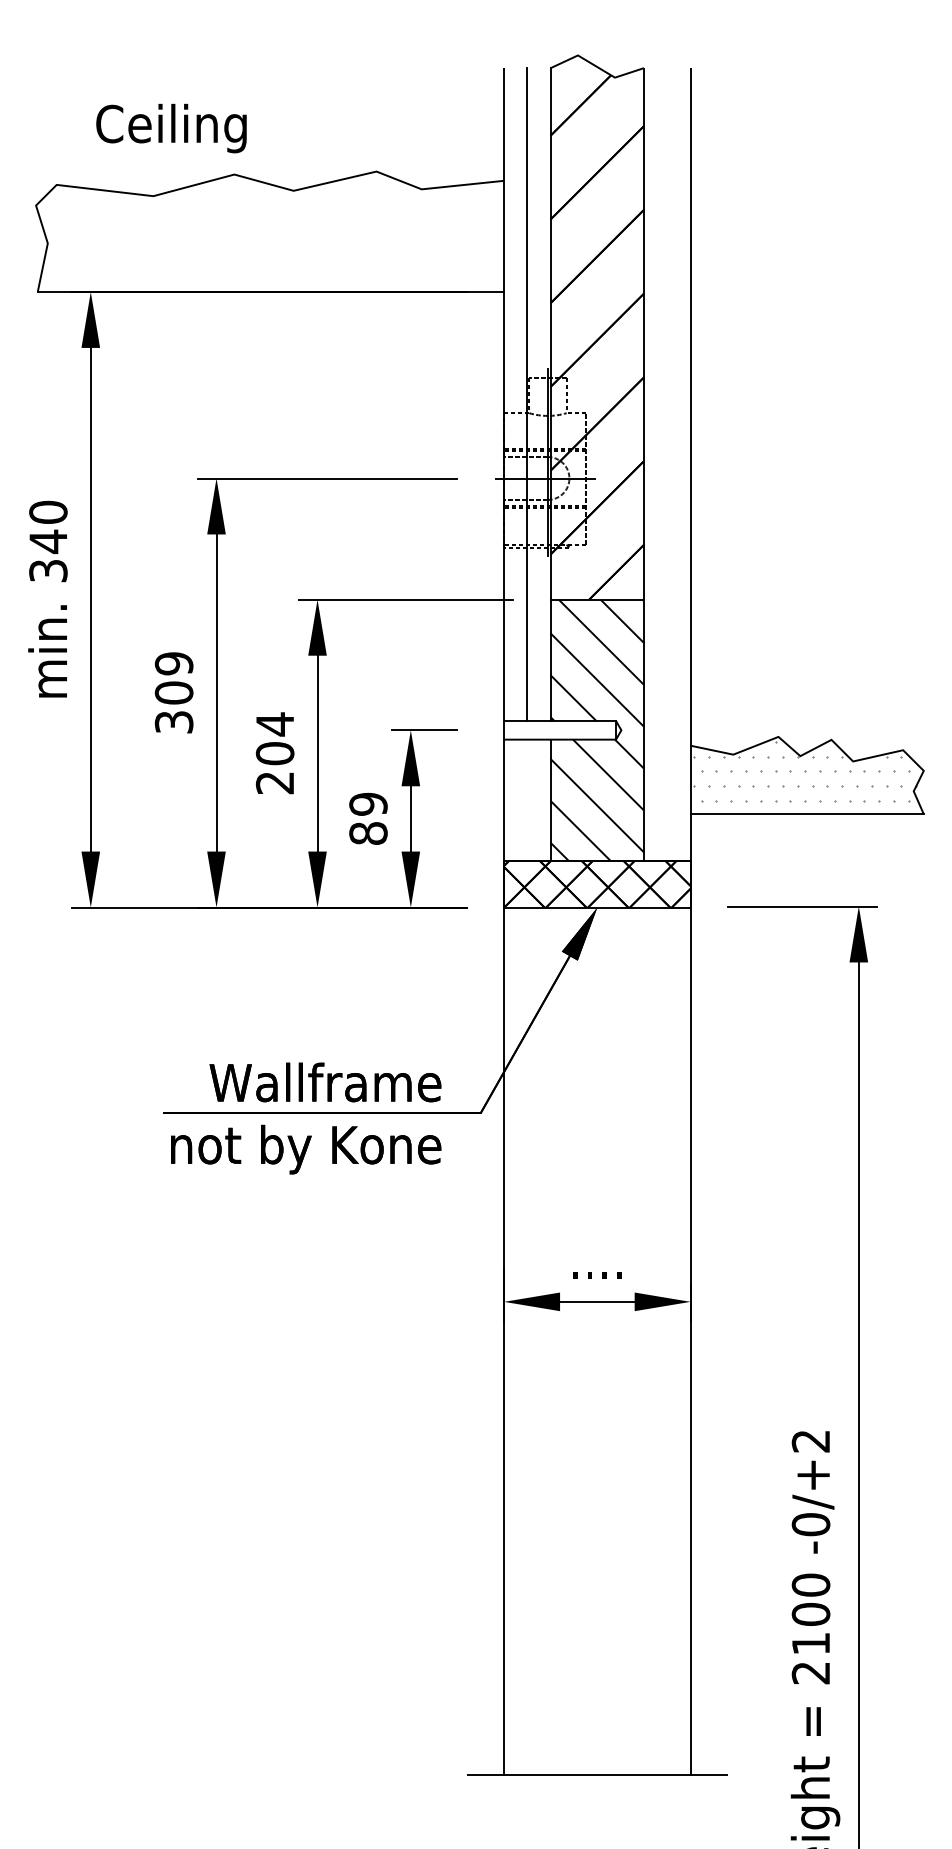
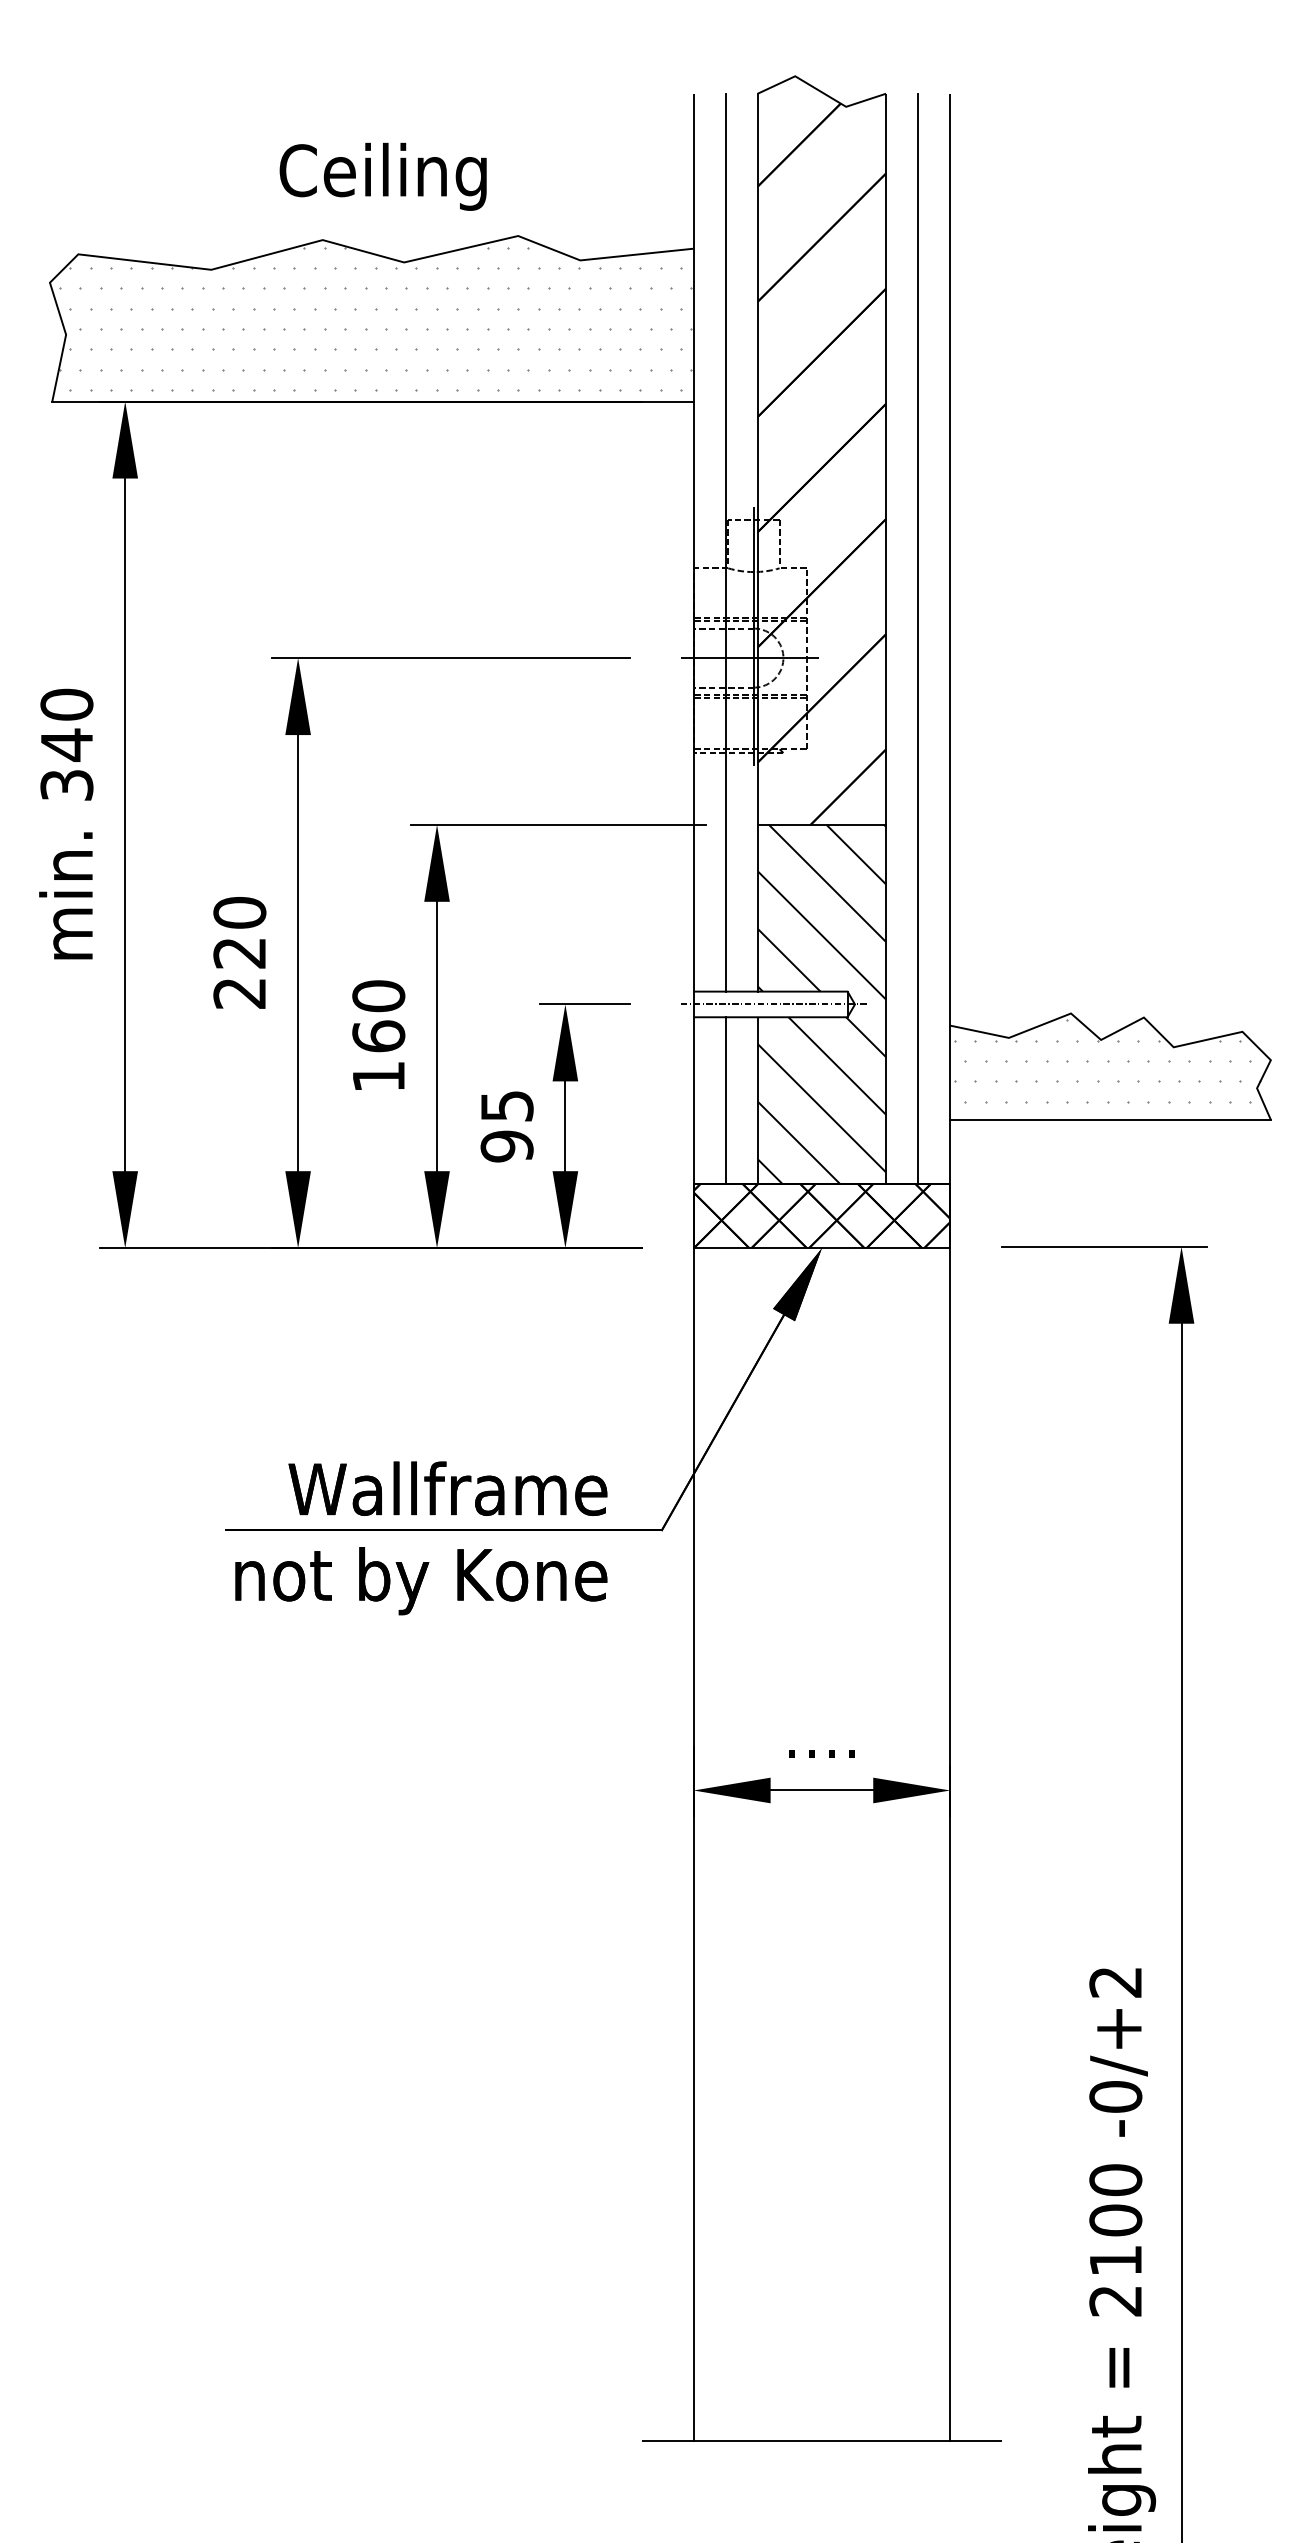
text: (170, 128) -> (382, 176), moved
hatch: (272, 231) -> (375, 318), added
line: (667, 464) -> (918, 638), added
text: (173, 692) -> (239, 952), 309 -> 220
line: (562, 730) -> (774, 1004), added
text: (274, 752) -> (378, 1035), 204 -> 160
line: (527, 800) -> (725, 1100), added
text: (368, 819) -> (506, 1126), 89 -> 95

